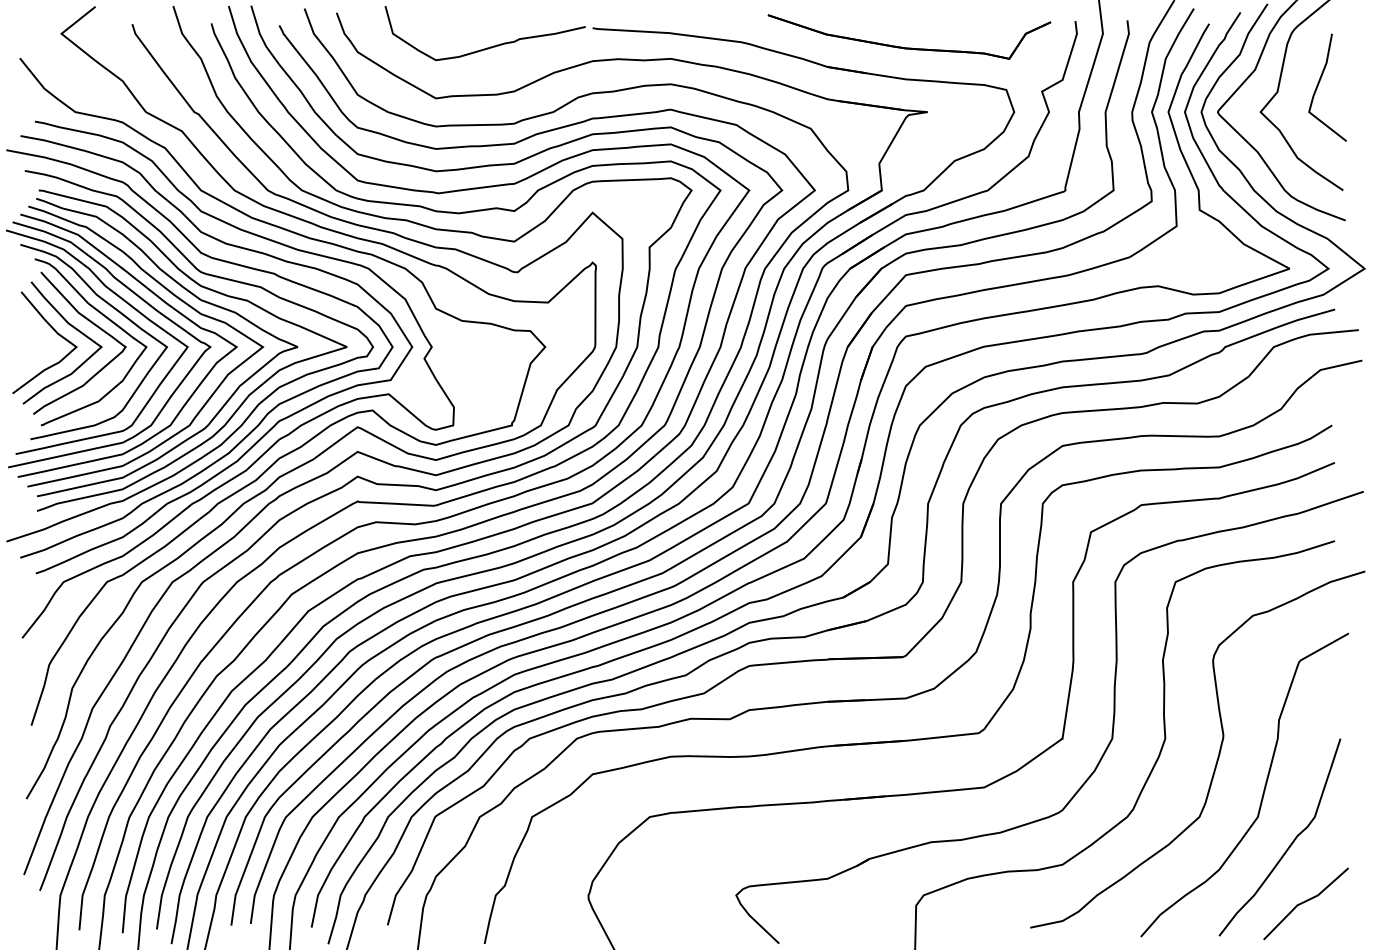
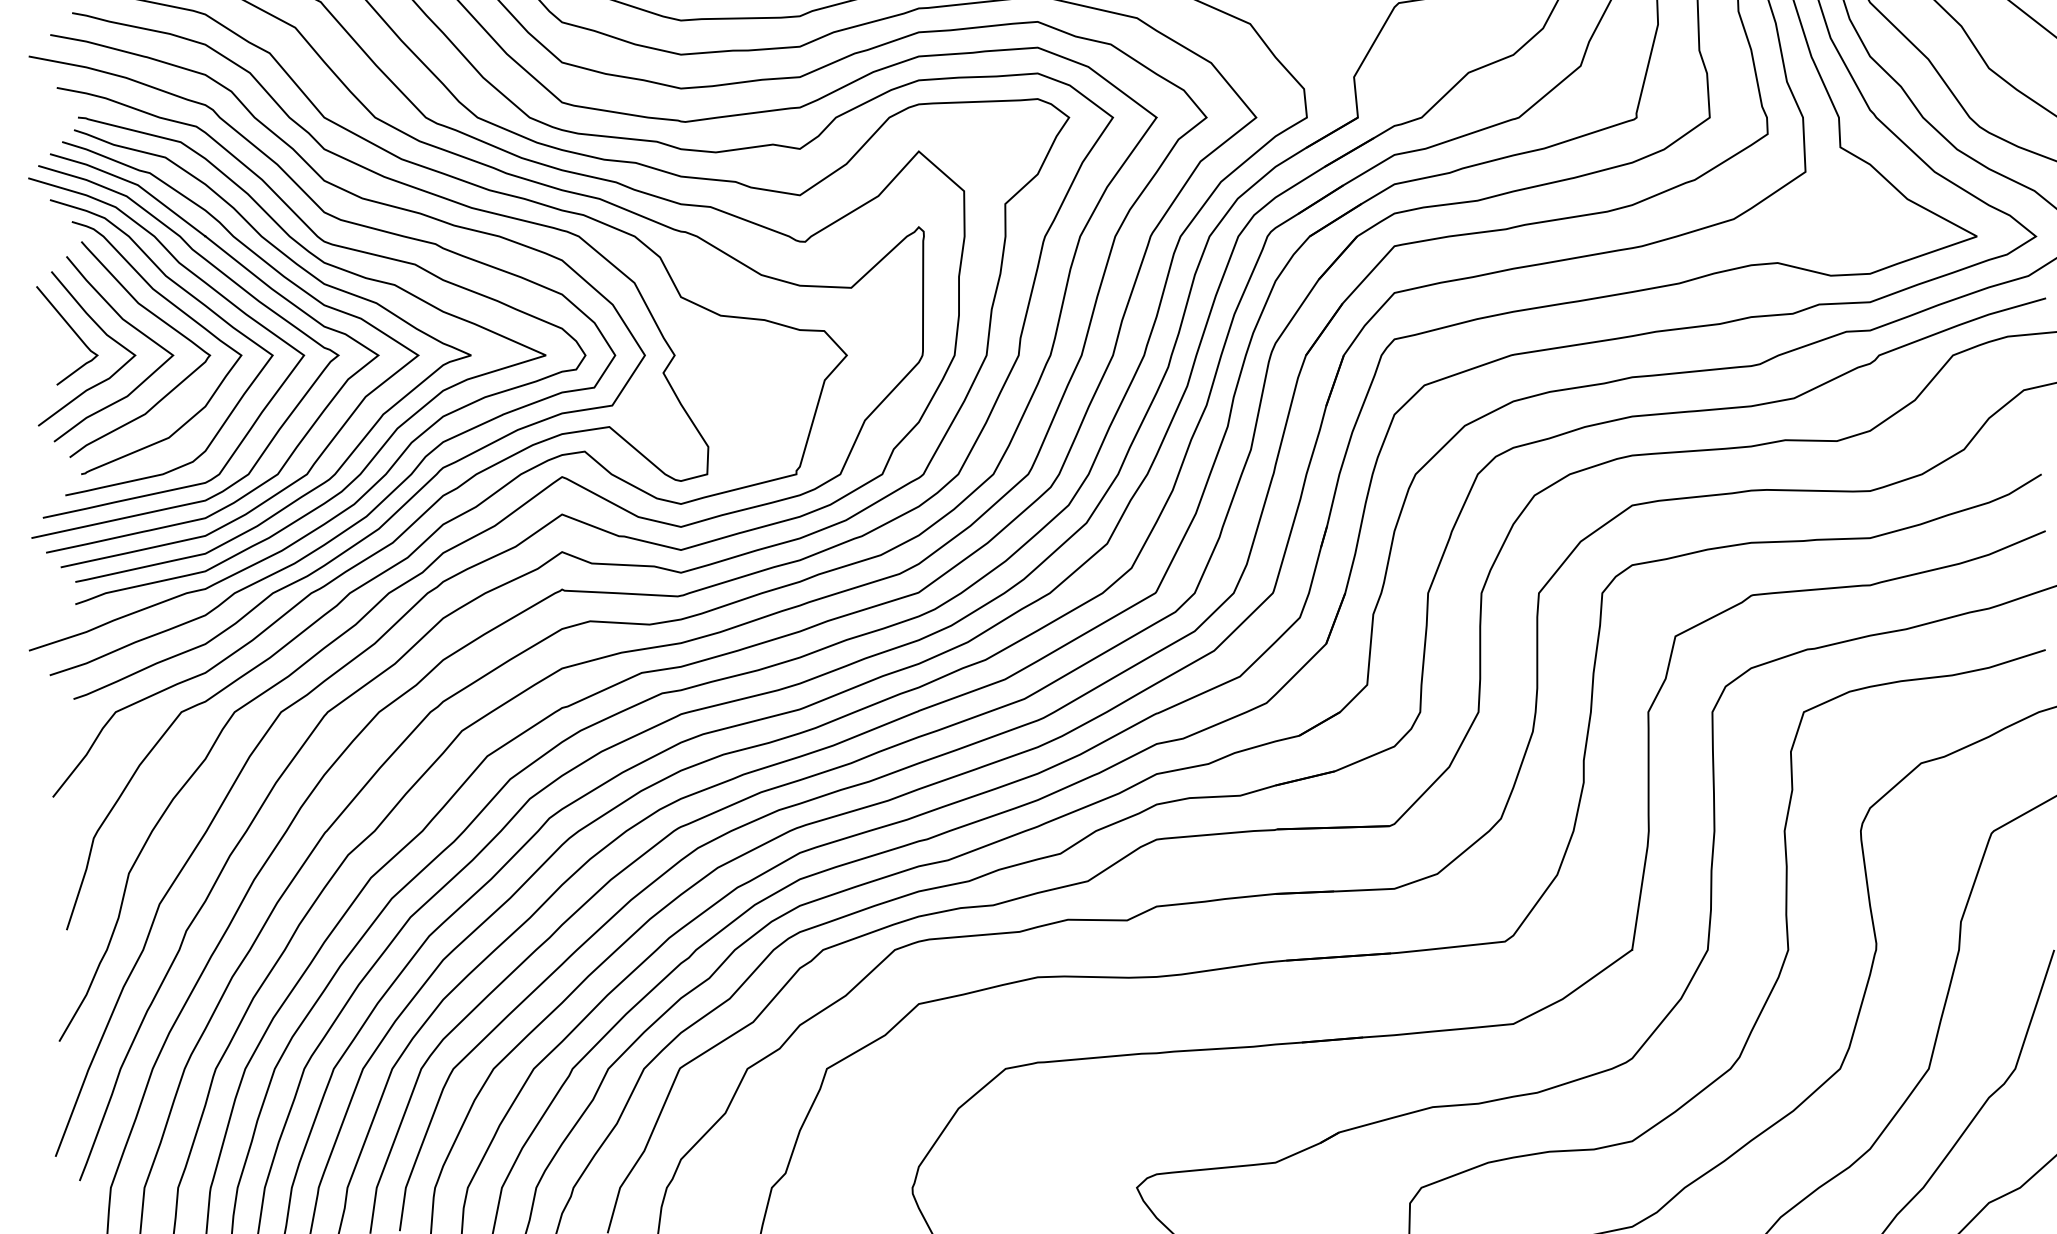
curve: (34, 330) -> (71, 330), added

